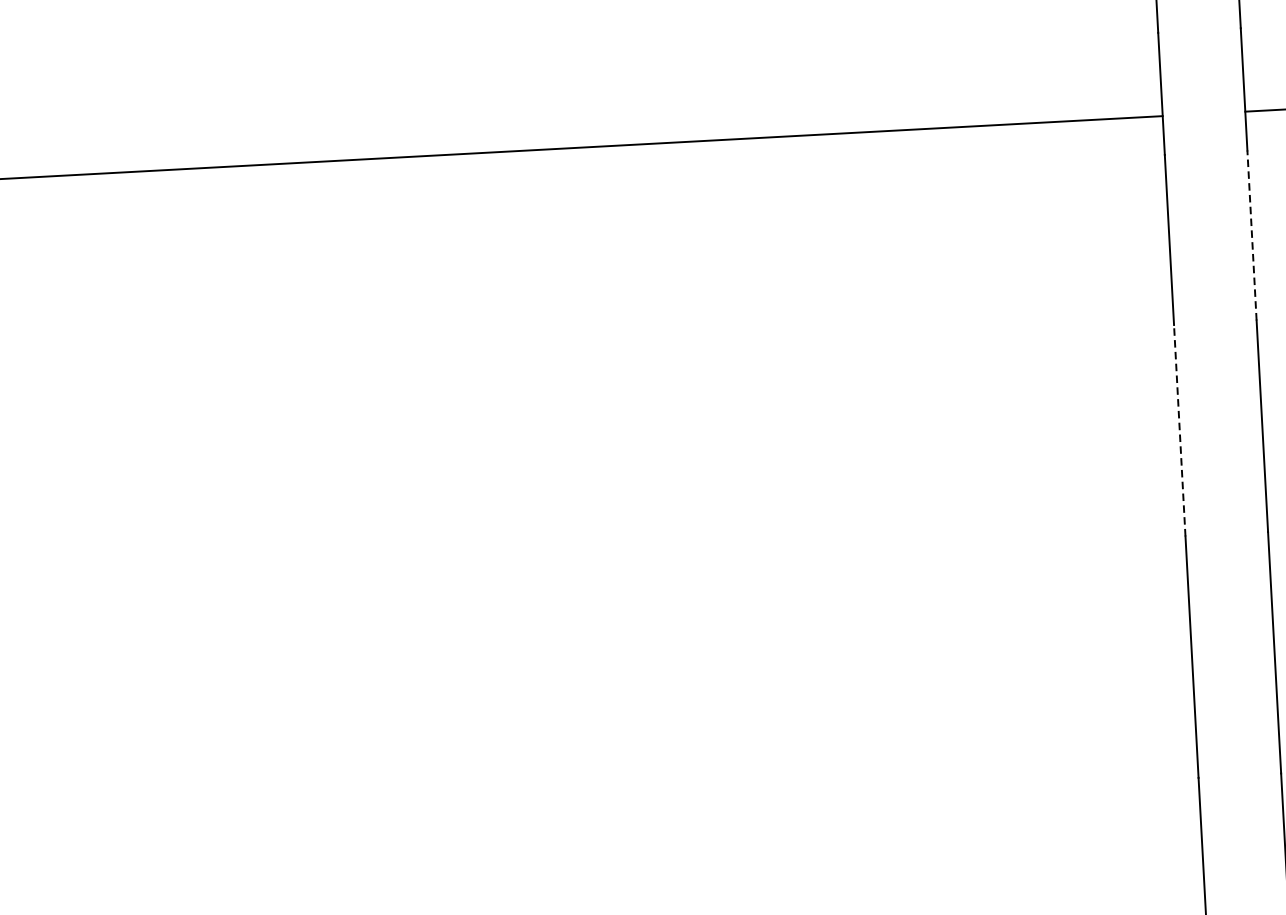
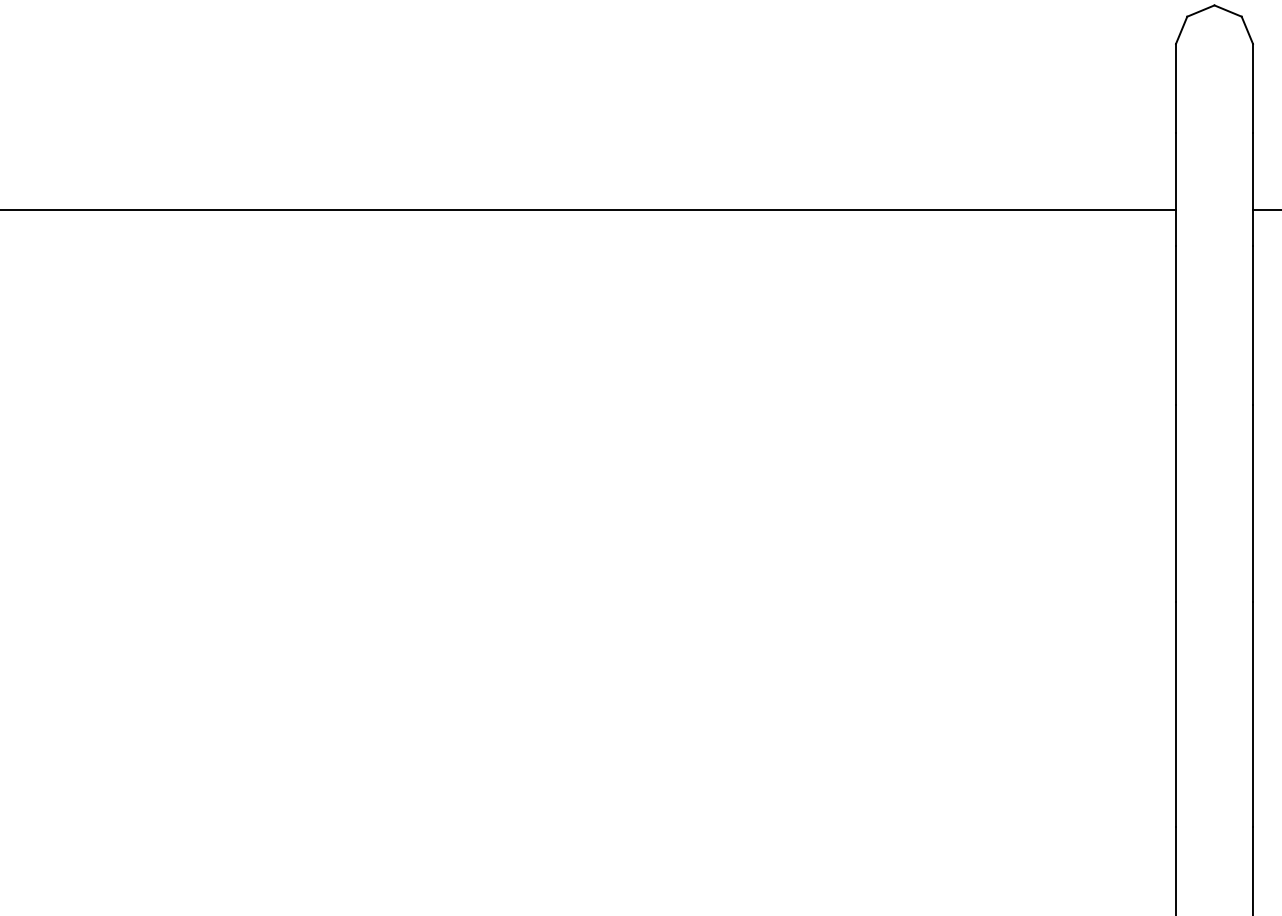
line: (1251, 235) -> (1252, 325), dashed -> solid
line: (1180, 430) -> (1176, 503), dashed -> solid

